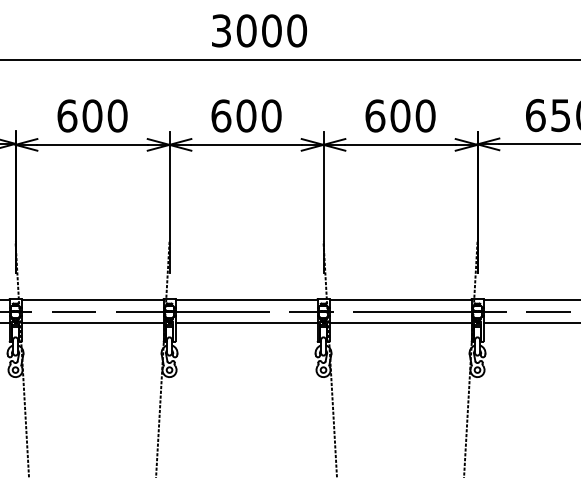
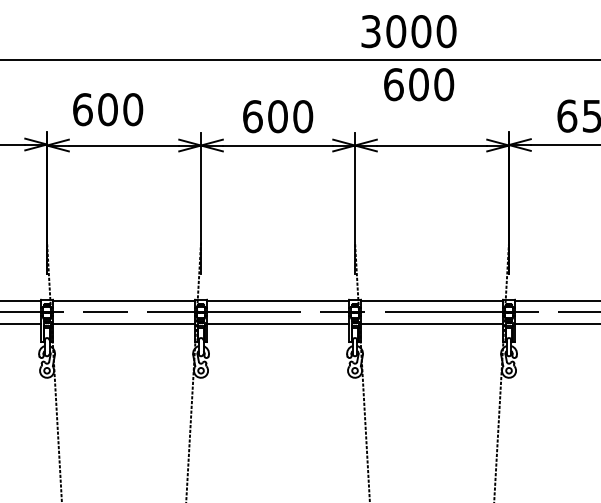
text: (258, 30) -> (408, 31), moved
text: (92, 115) -> (108, 109), moved
text: (400, 115) -> (419, 84), moved

